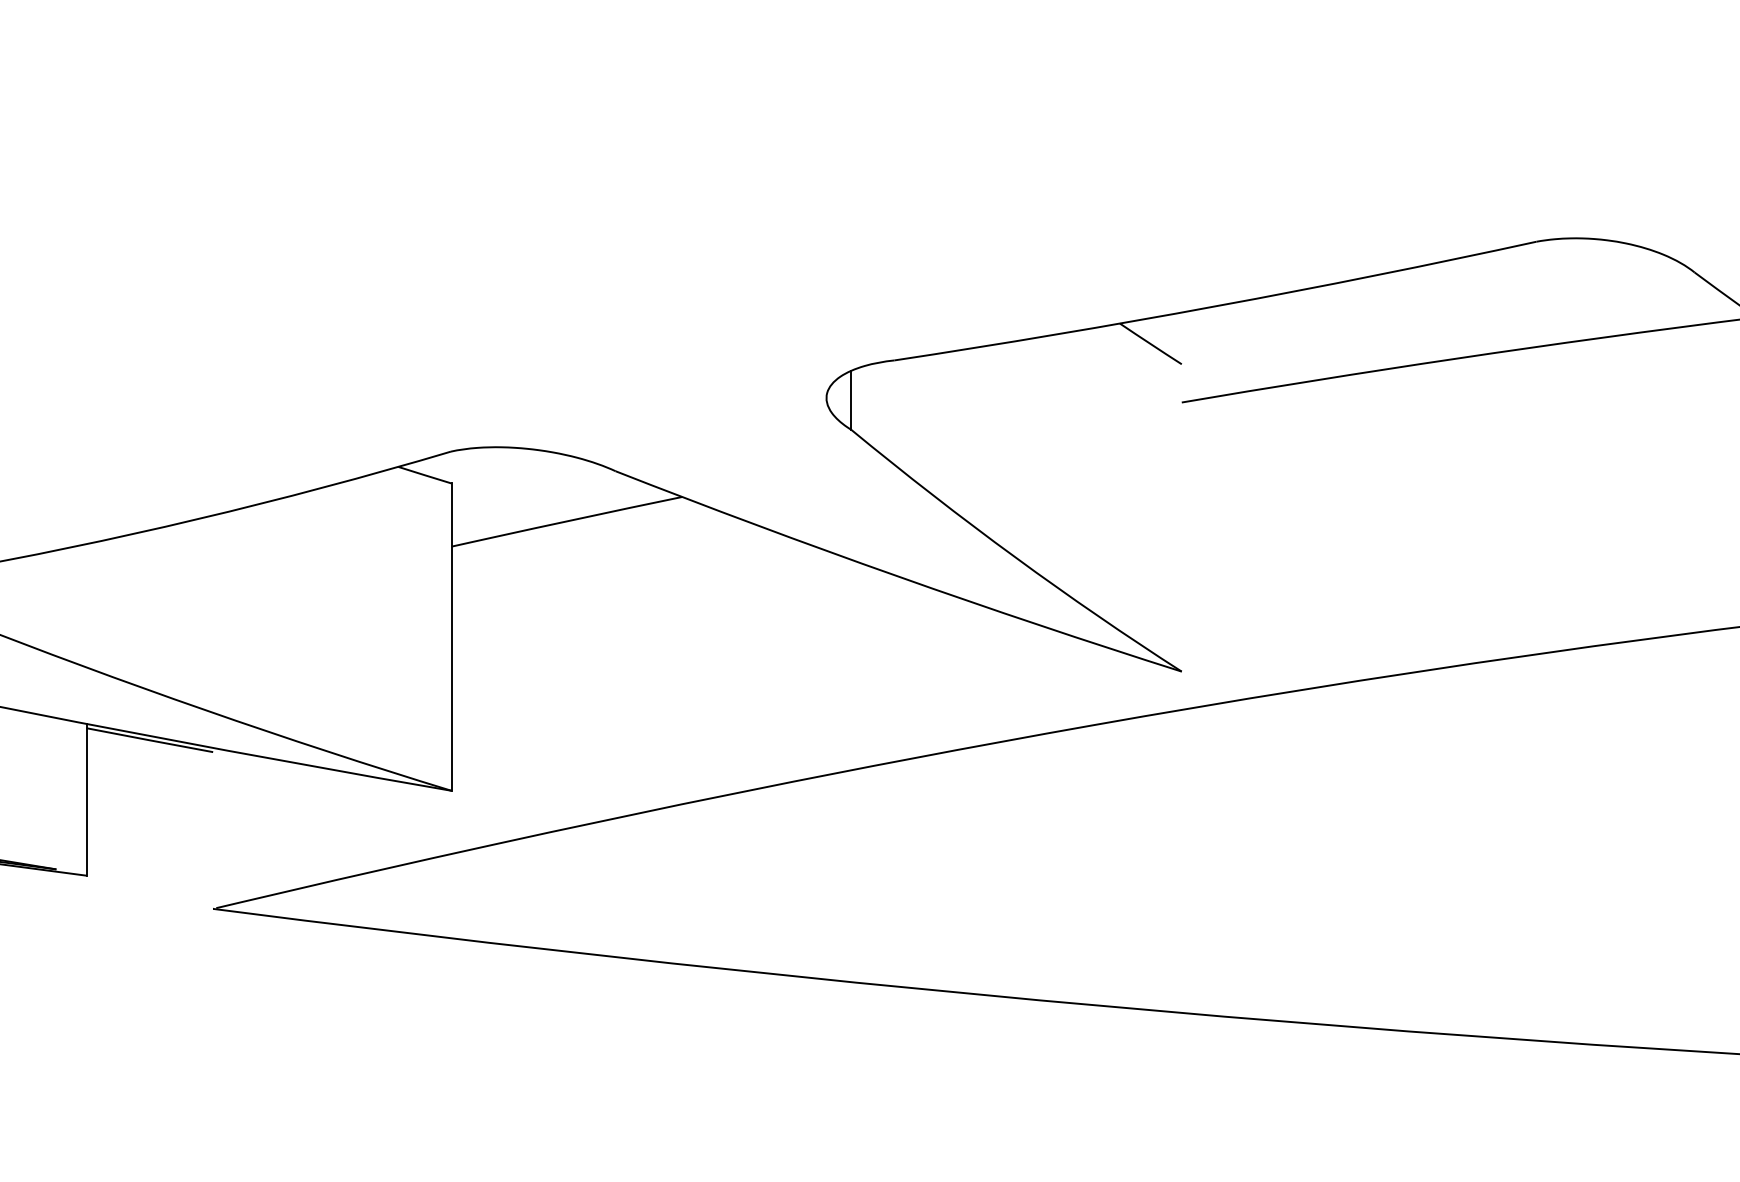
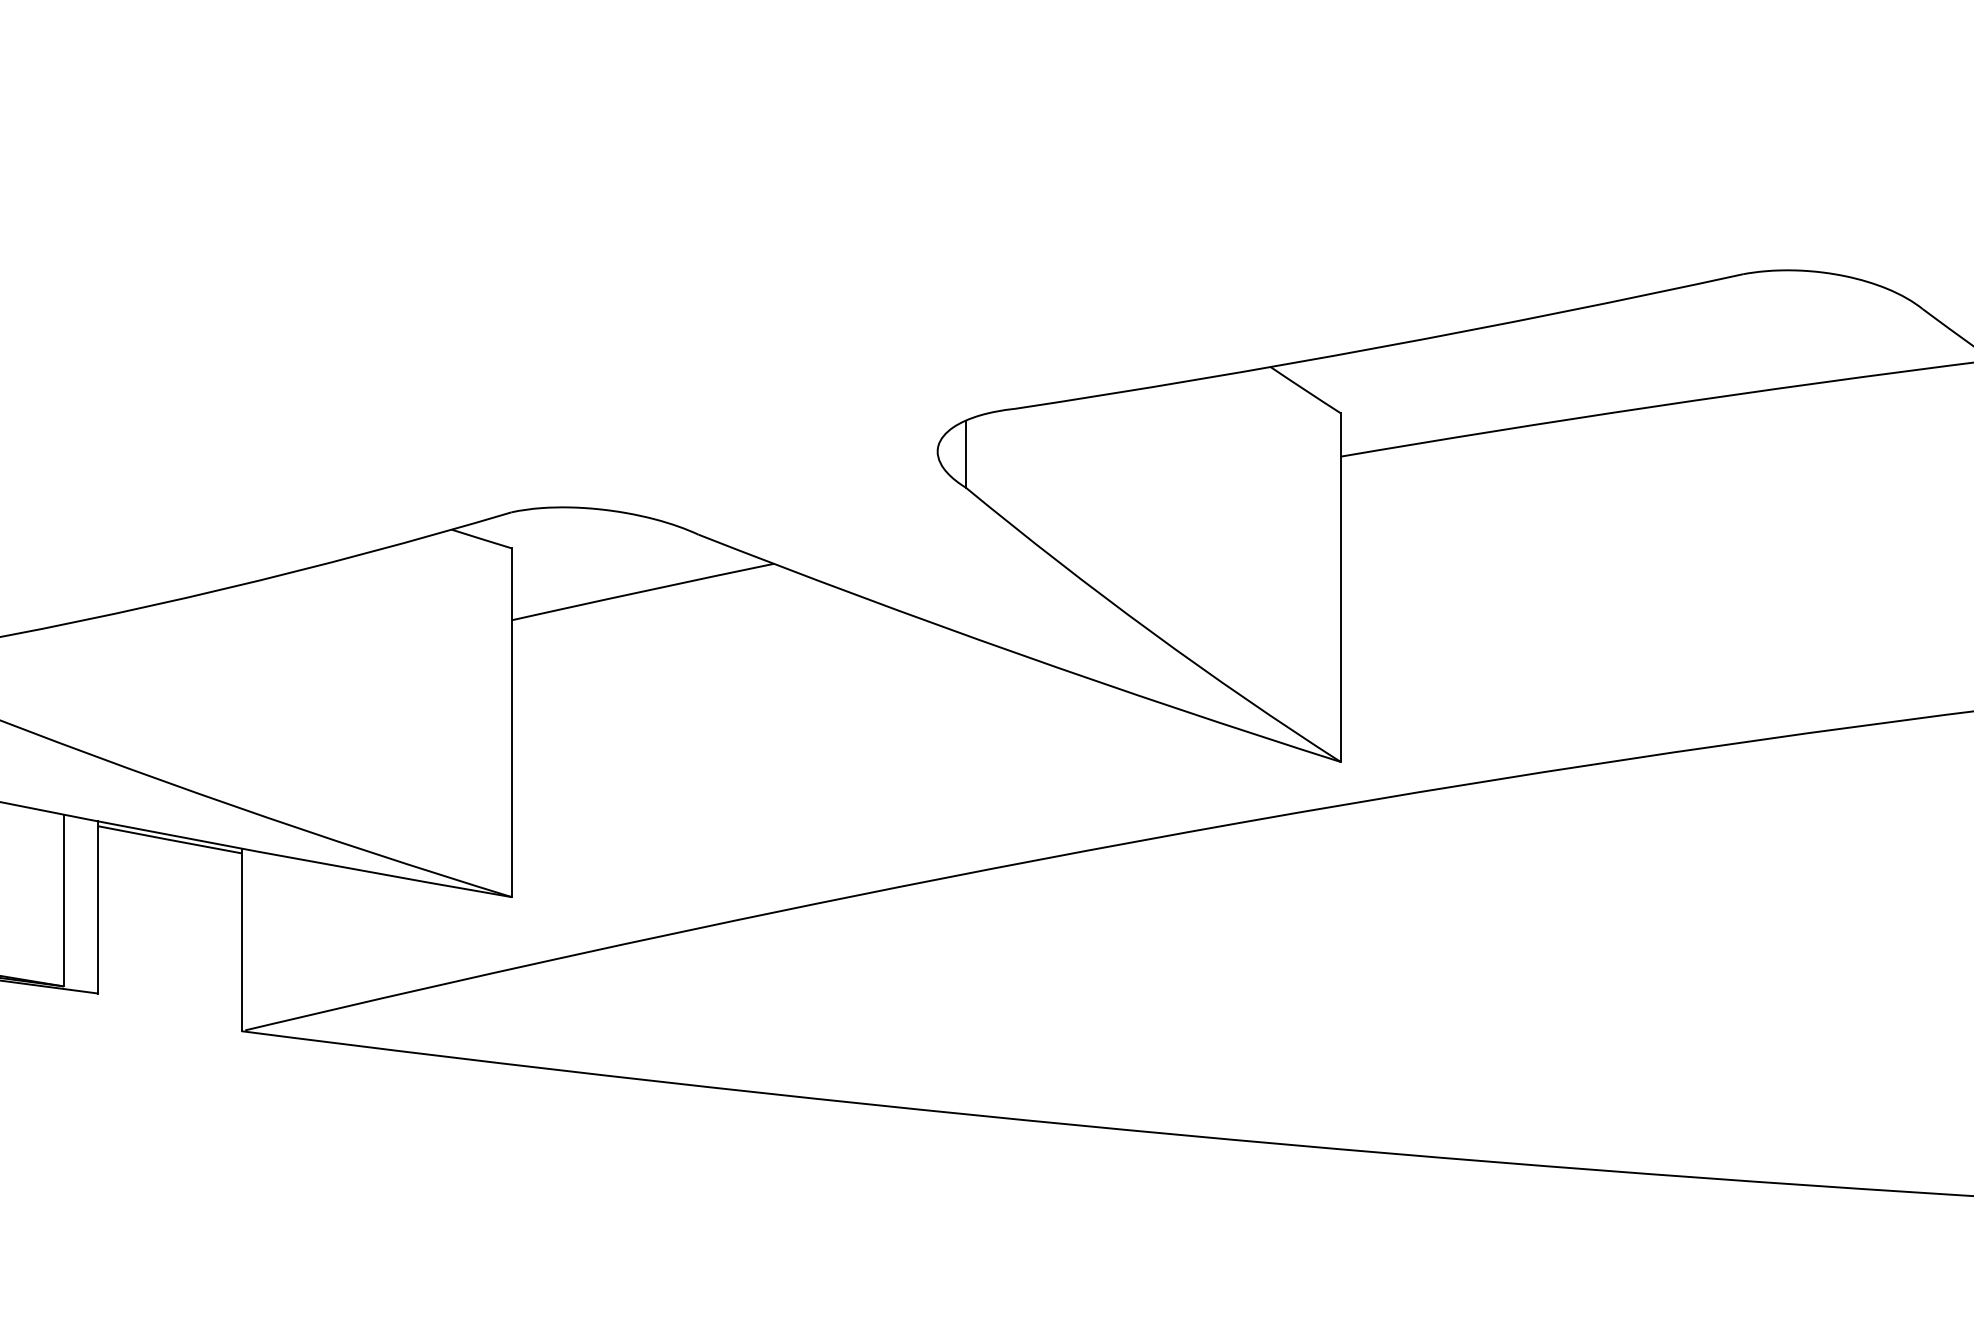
line: (1181, 517) -> (1340, 587), added
line: (56, 793) -> (63, 900), added
line: (212, 828) -> (241, 939), added

